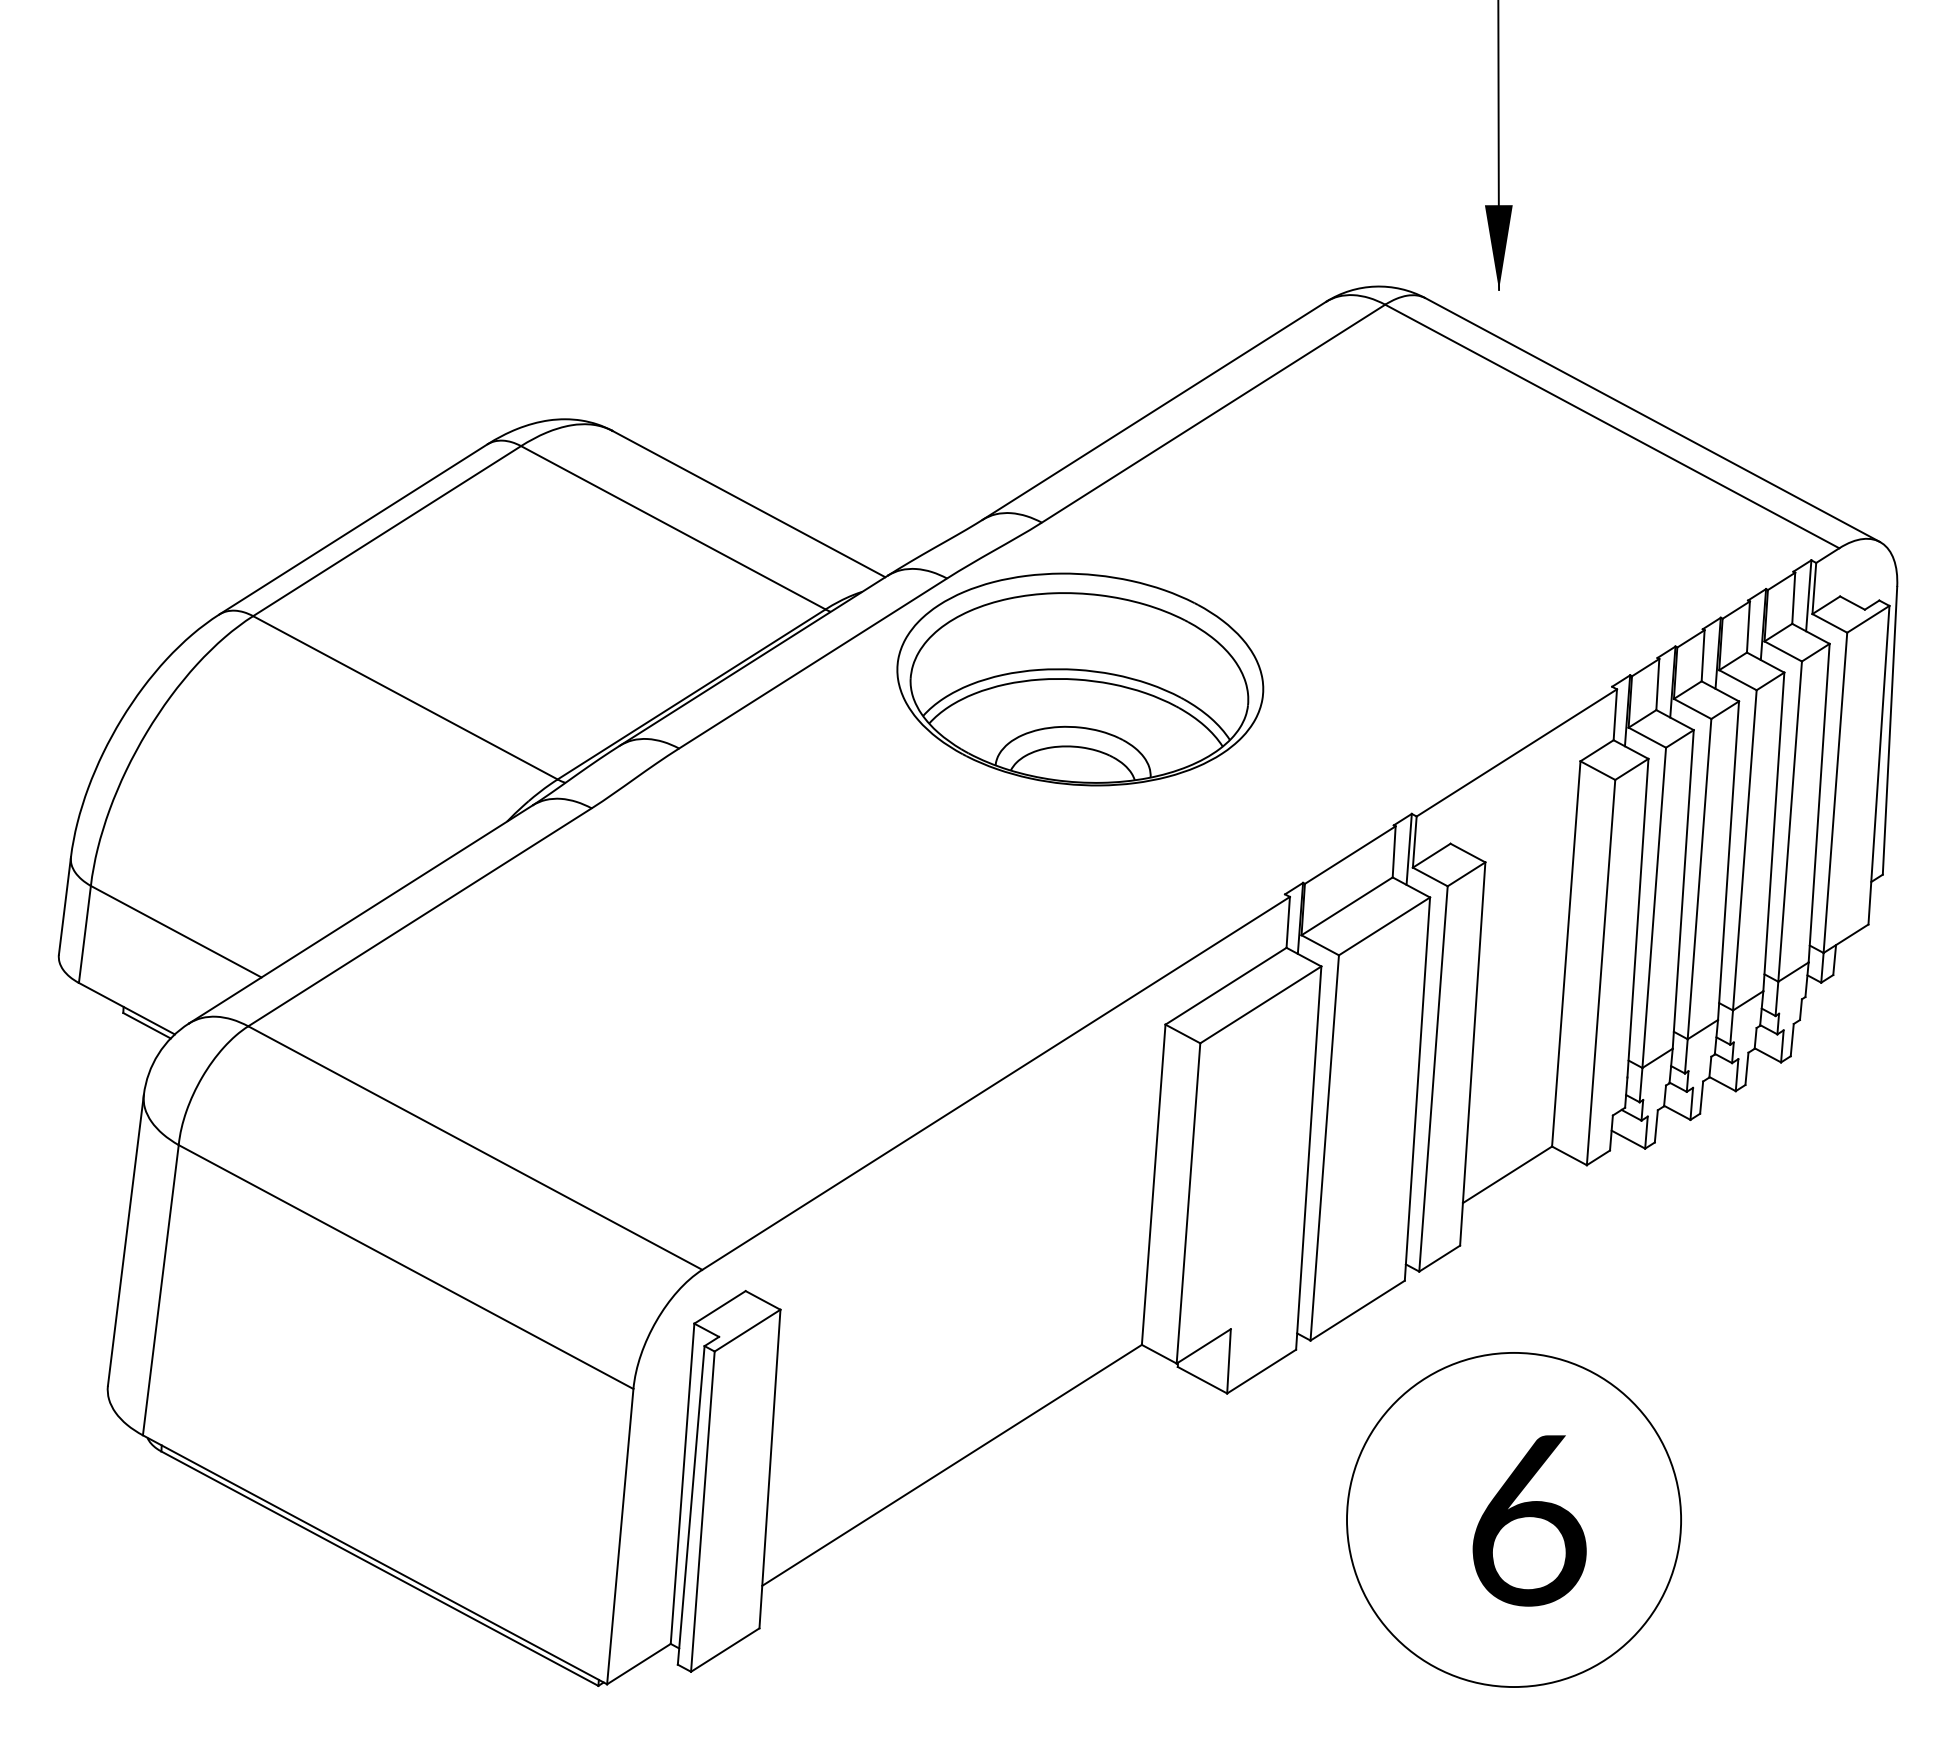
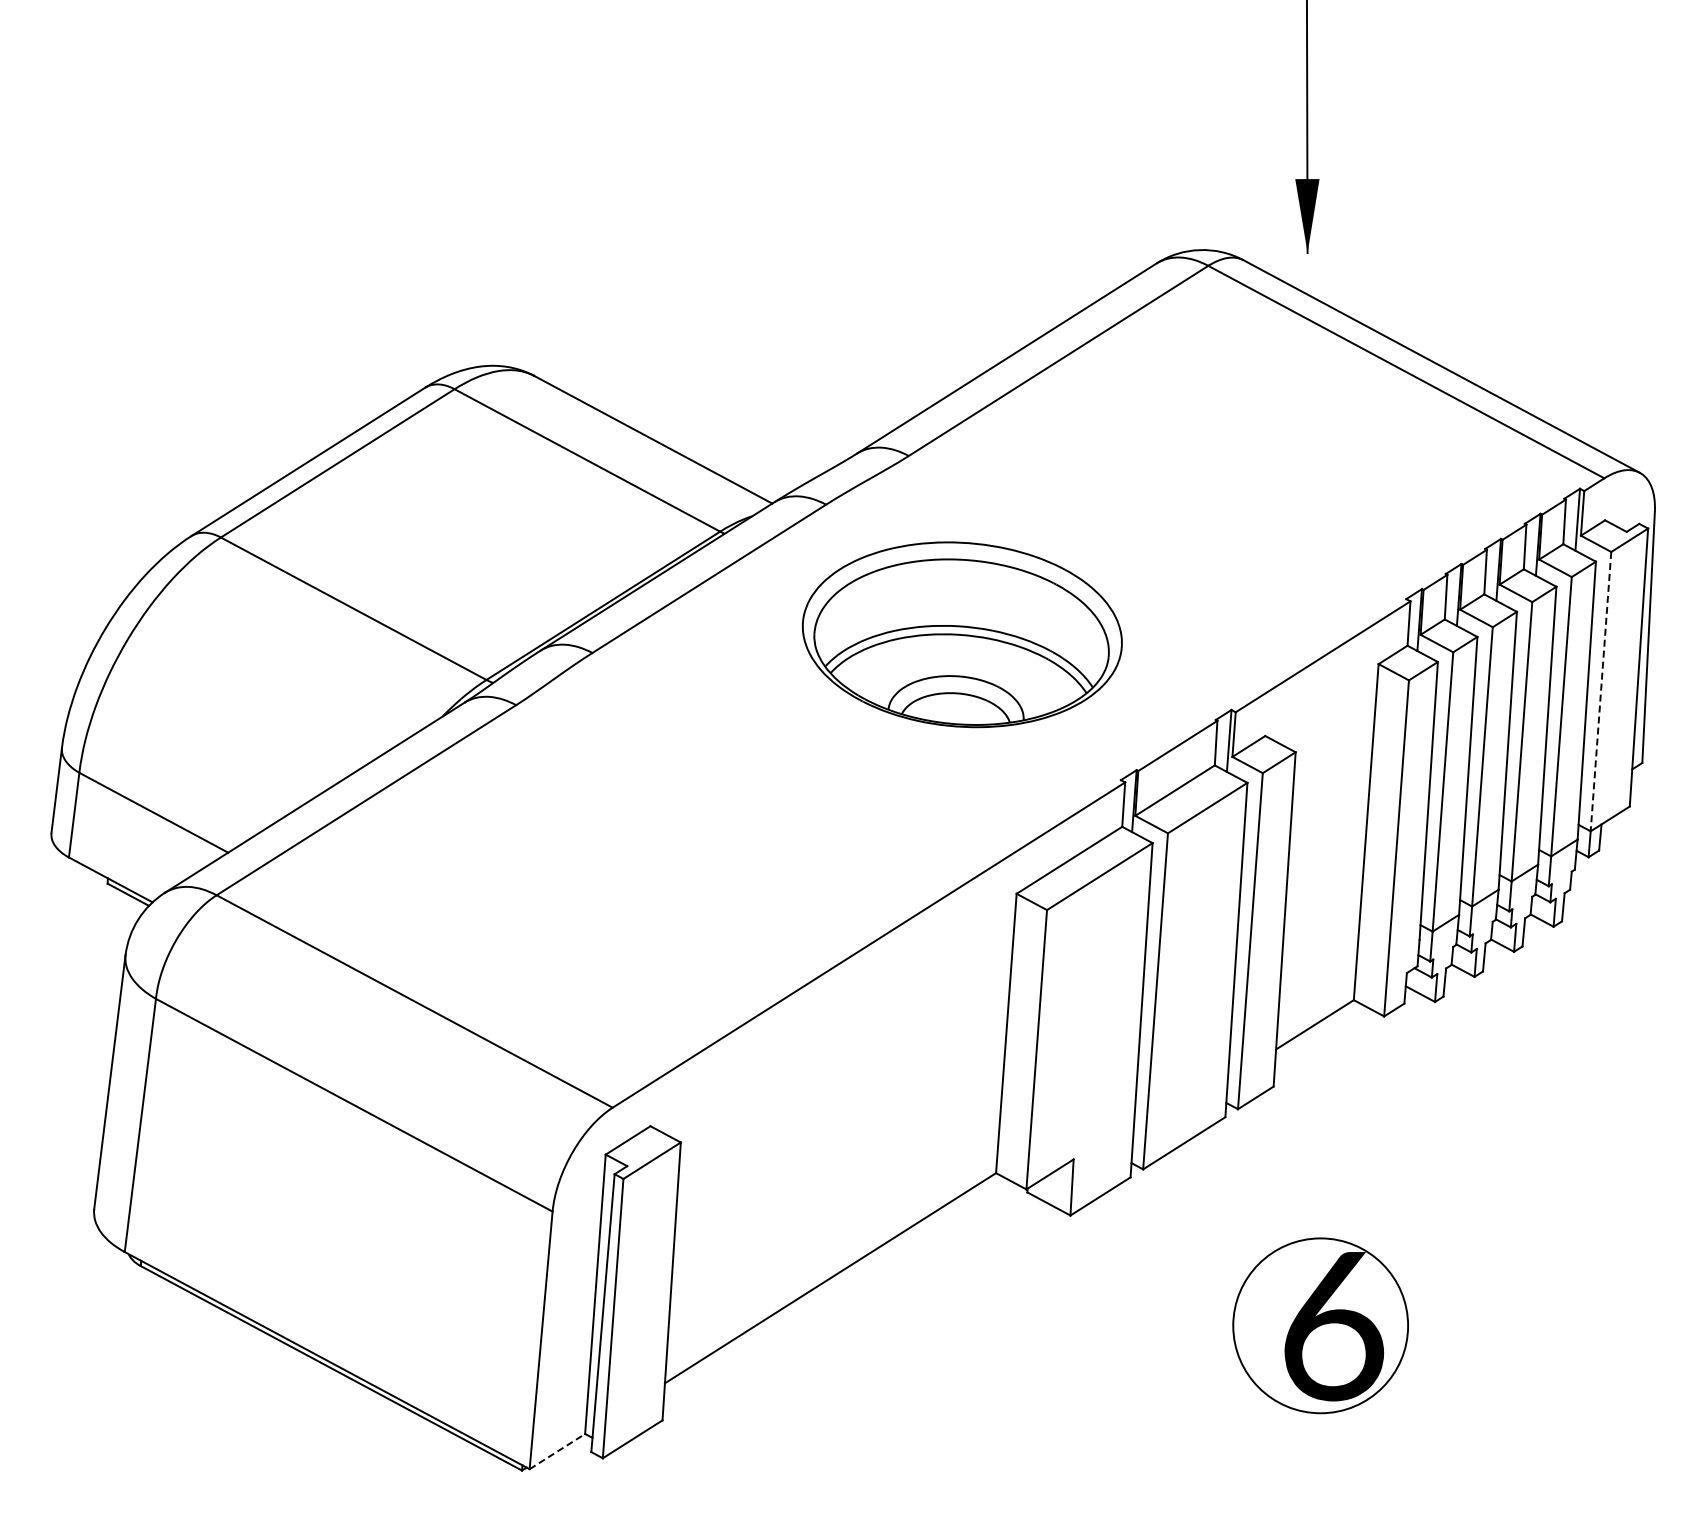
part: (1080, 679) -> (962, 634), moved
line: (1834, 793) -> (1600, 692), solid -> dashed
circle: (1513, 1519) -> (1320, 1325), size x0.6
line: (639, 1664) -> (557, 1451), solid -> dashed

